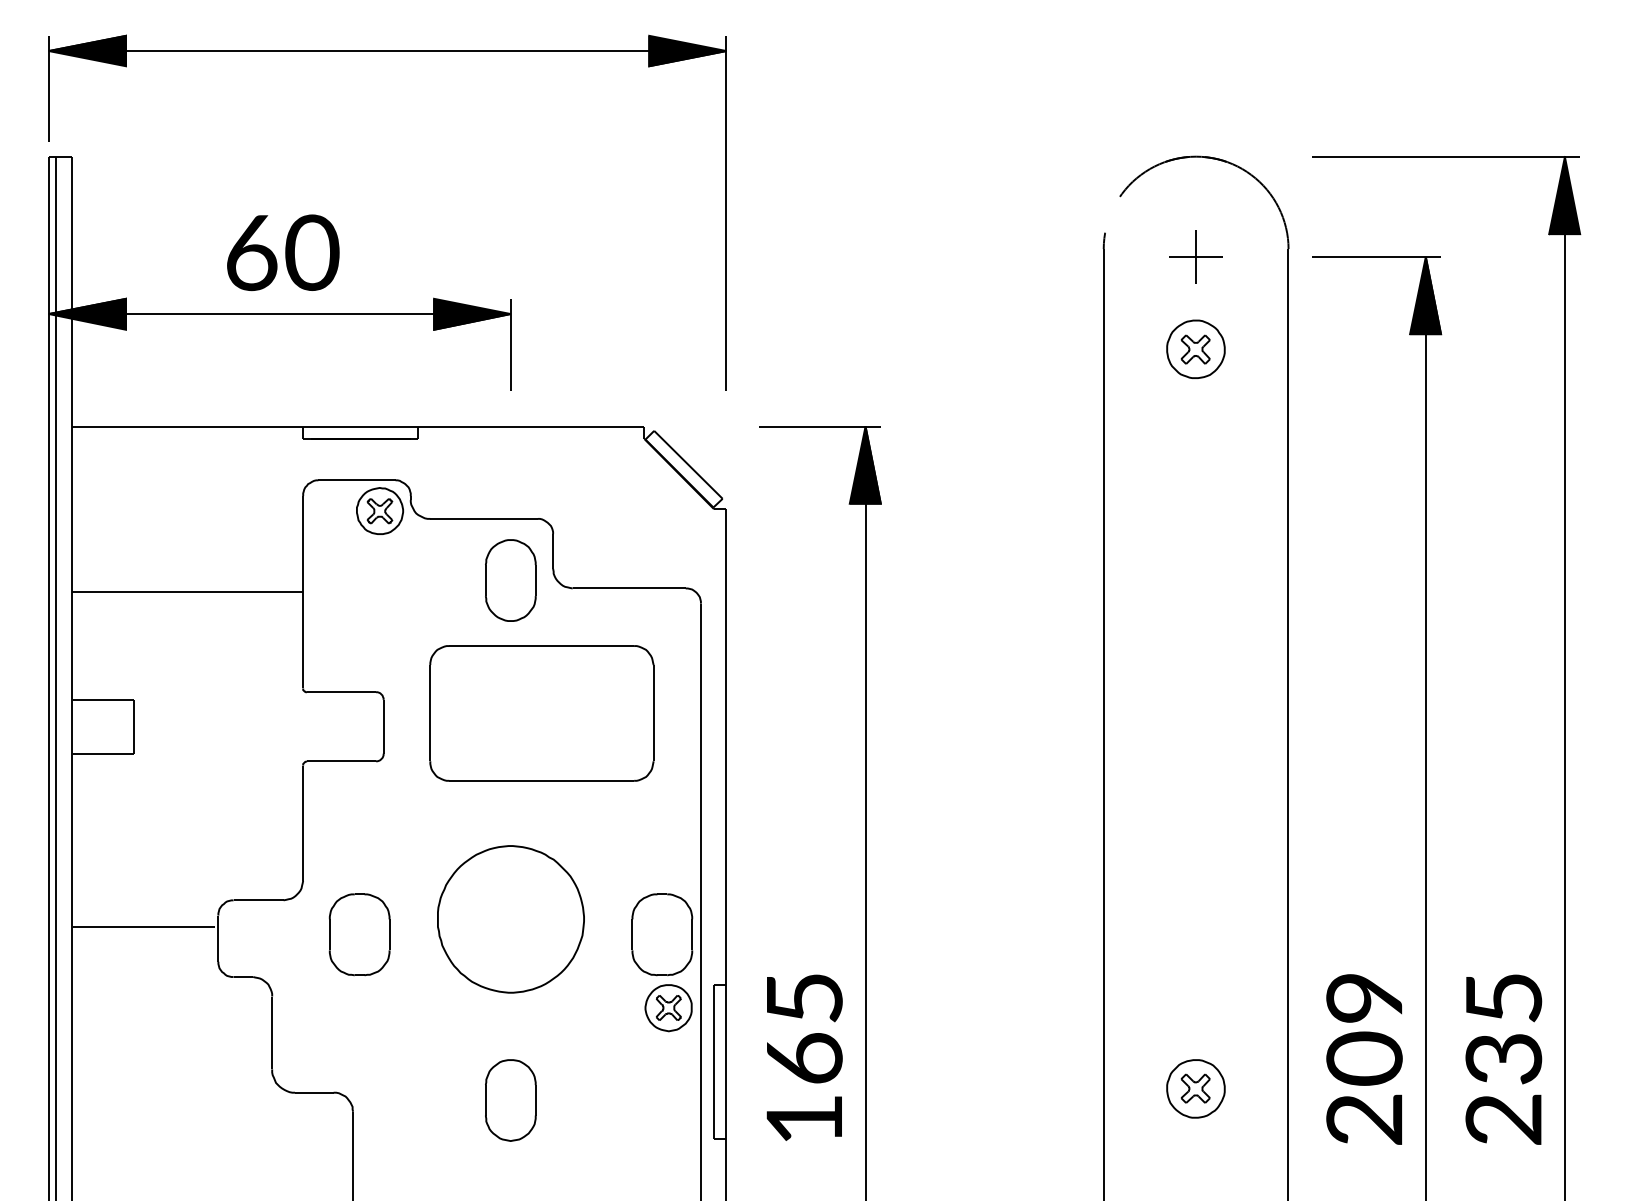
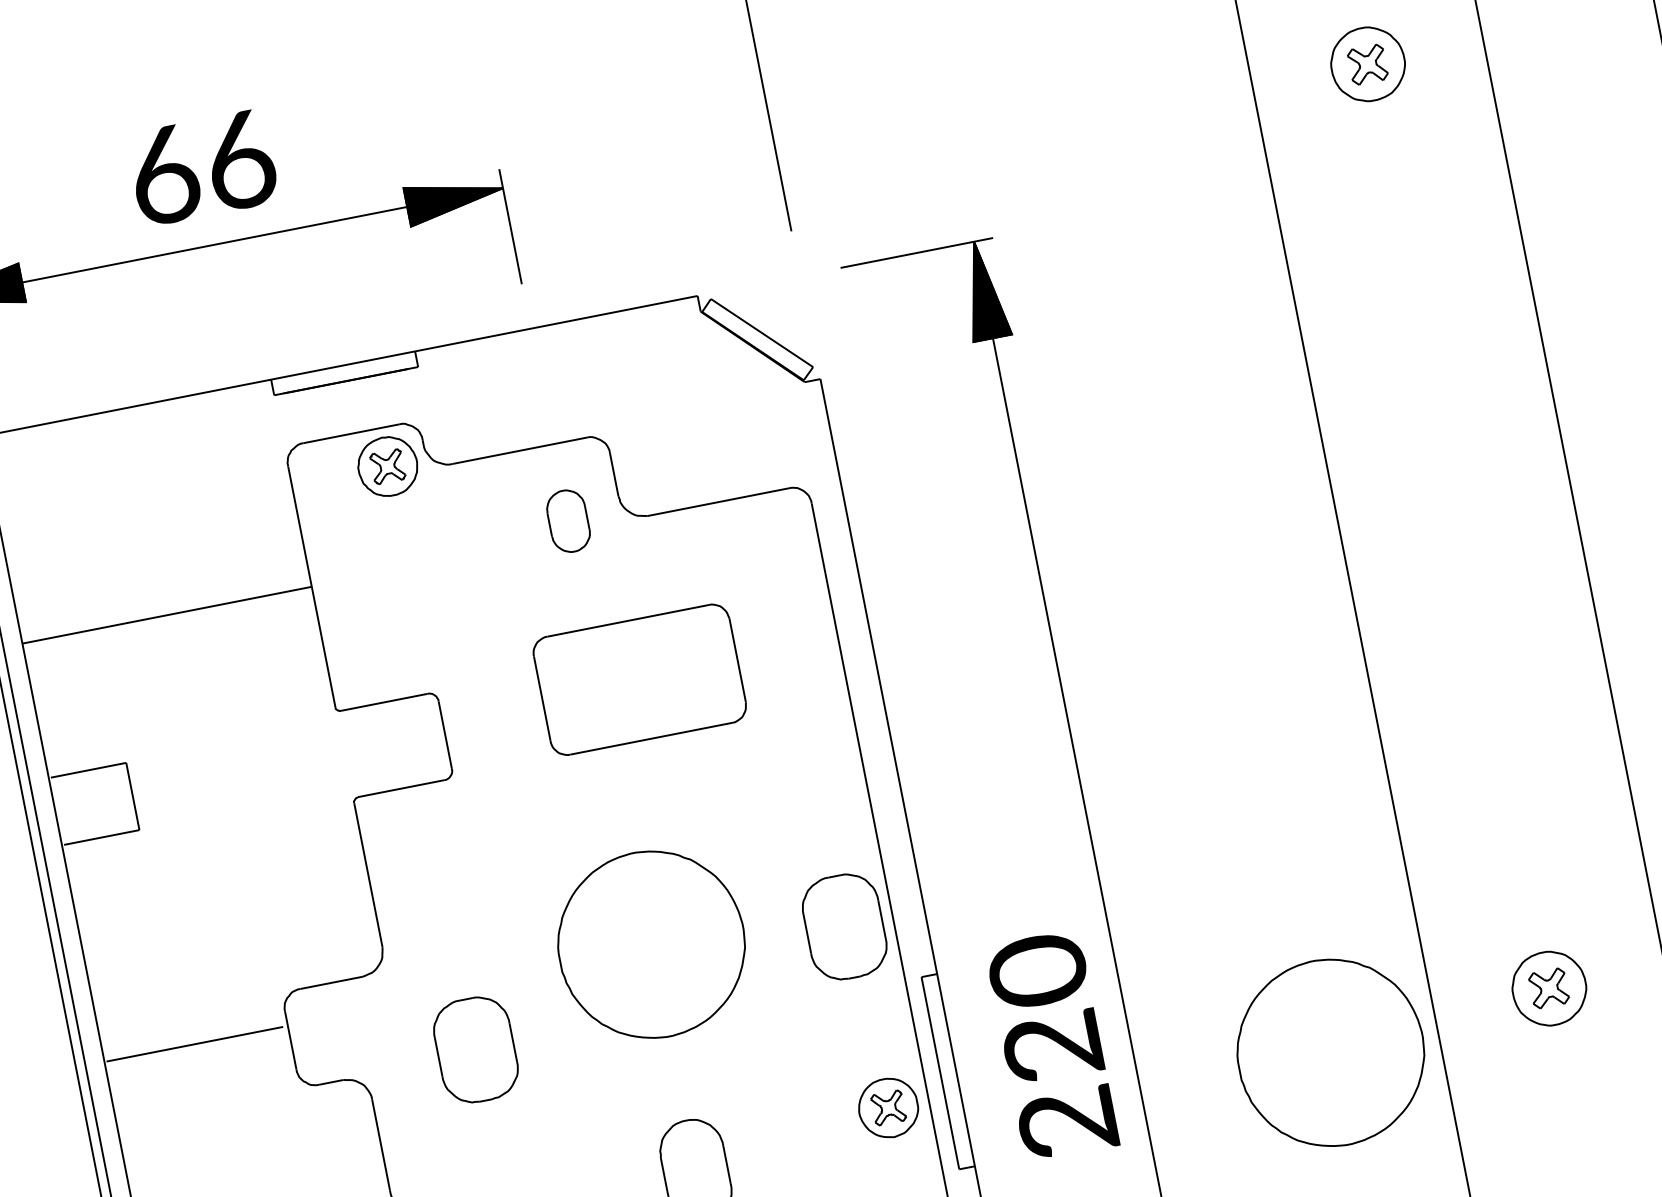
text: (312, 252) -> (240, 159), 60 -> 66
part: (510, 580) -> (568, 521), size x0.6
part: (541, 713) -> (639, 679), size x0.7
part: (359, 934) -> (475, 1049), moved
part: (668, 1008) -> (888, 1108), moved
text: (804, 1057) -> (1052, 1045), 165 -> 220
part: (1017, 1105) -> (1330, 1053), added

